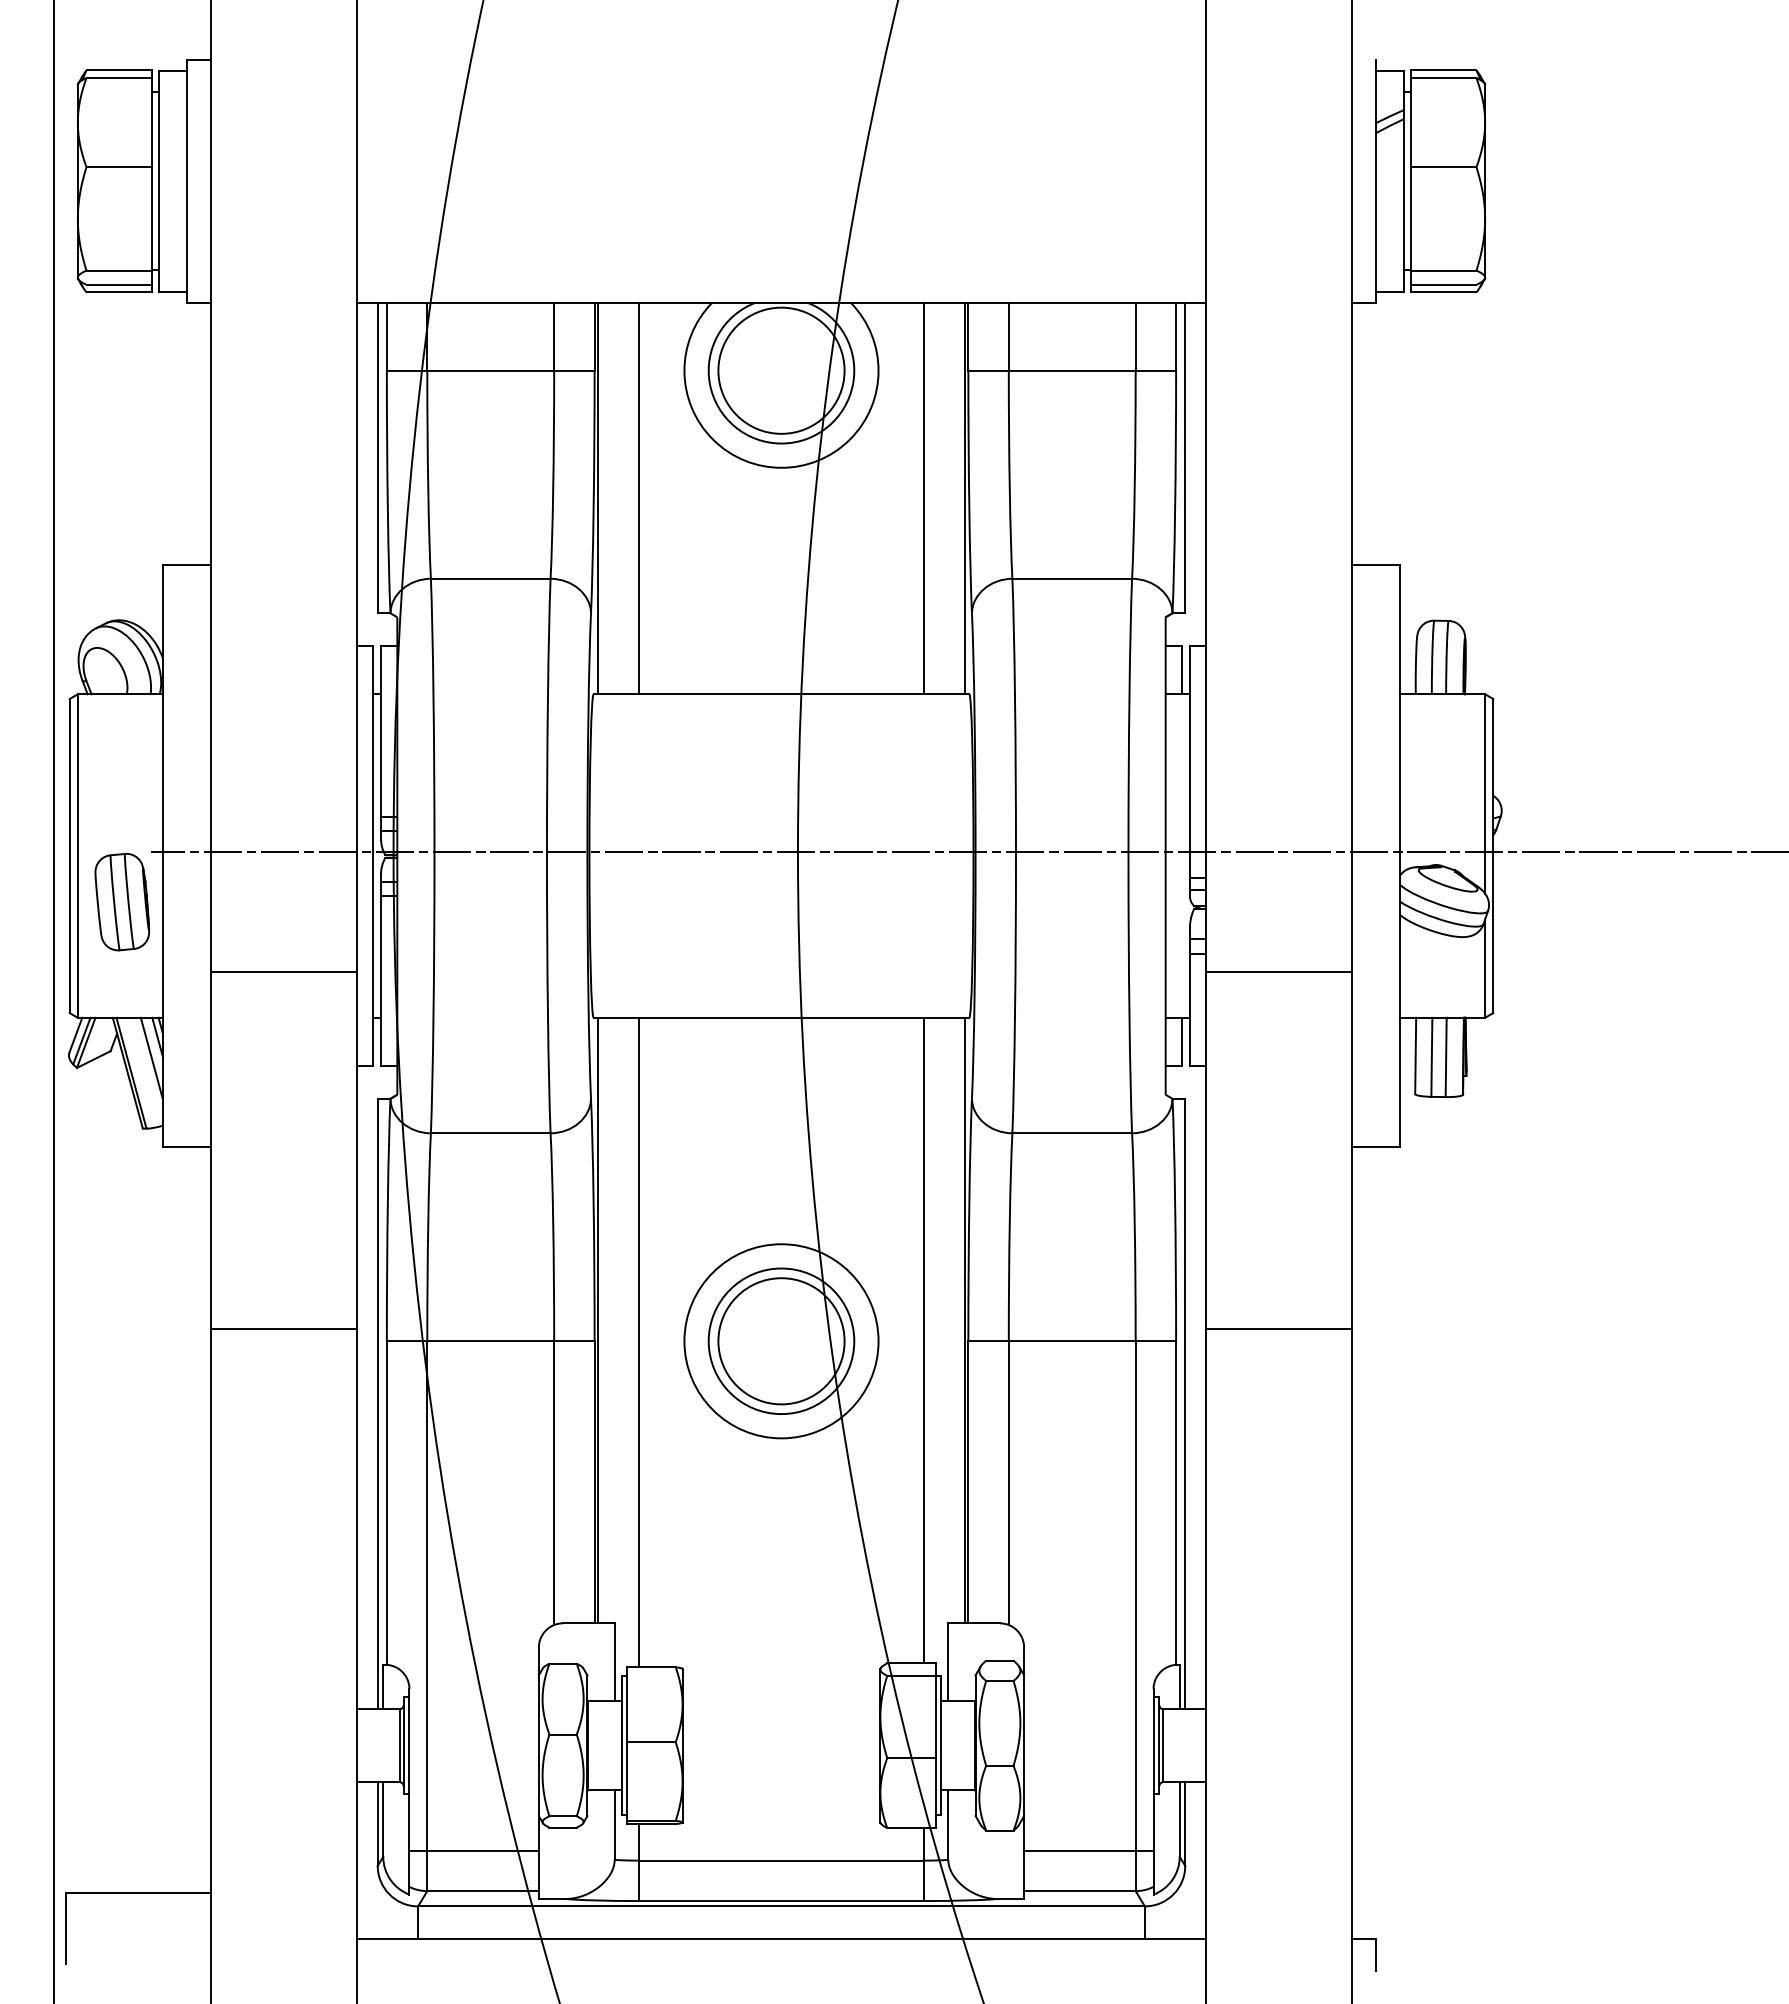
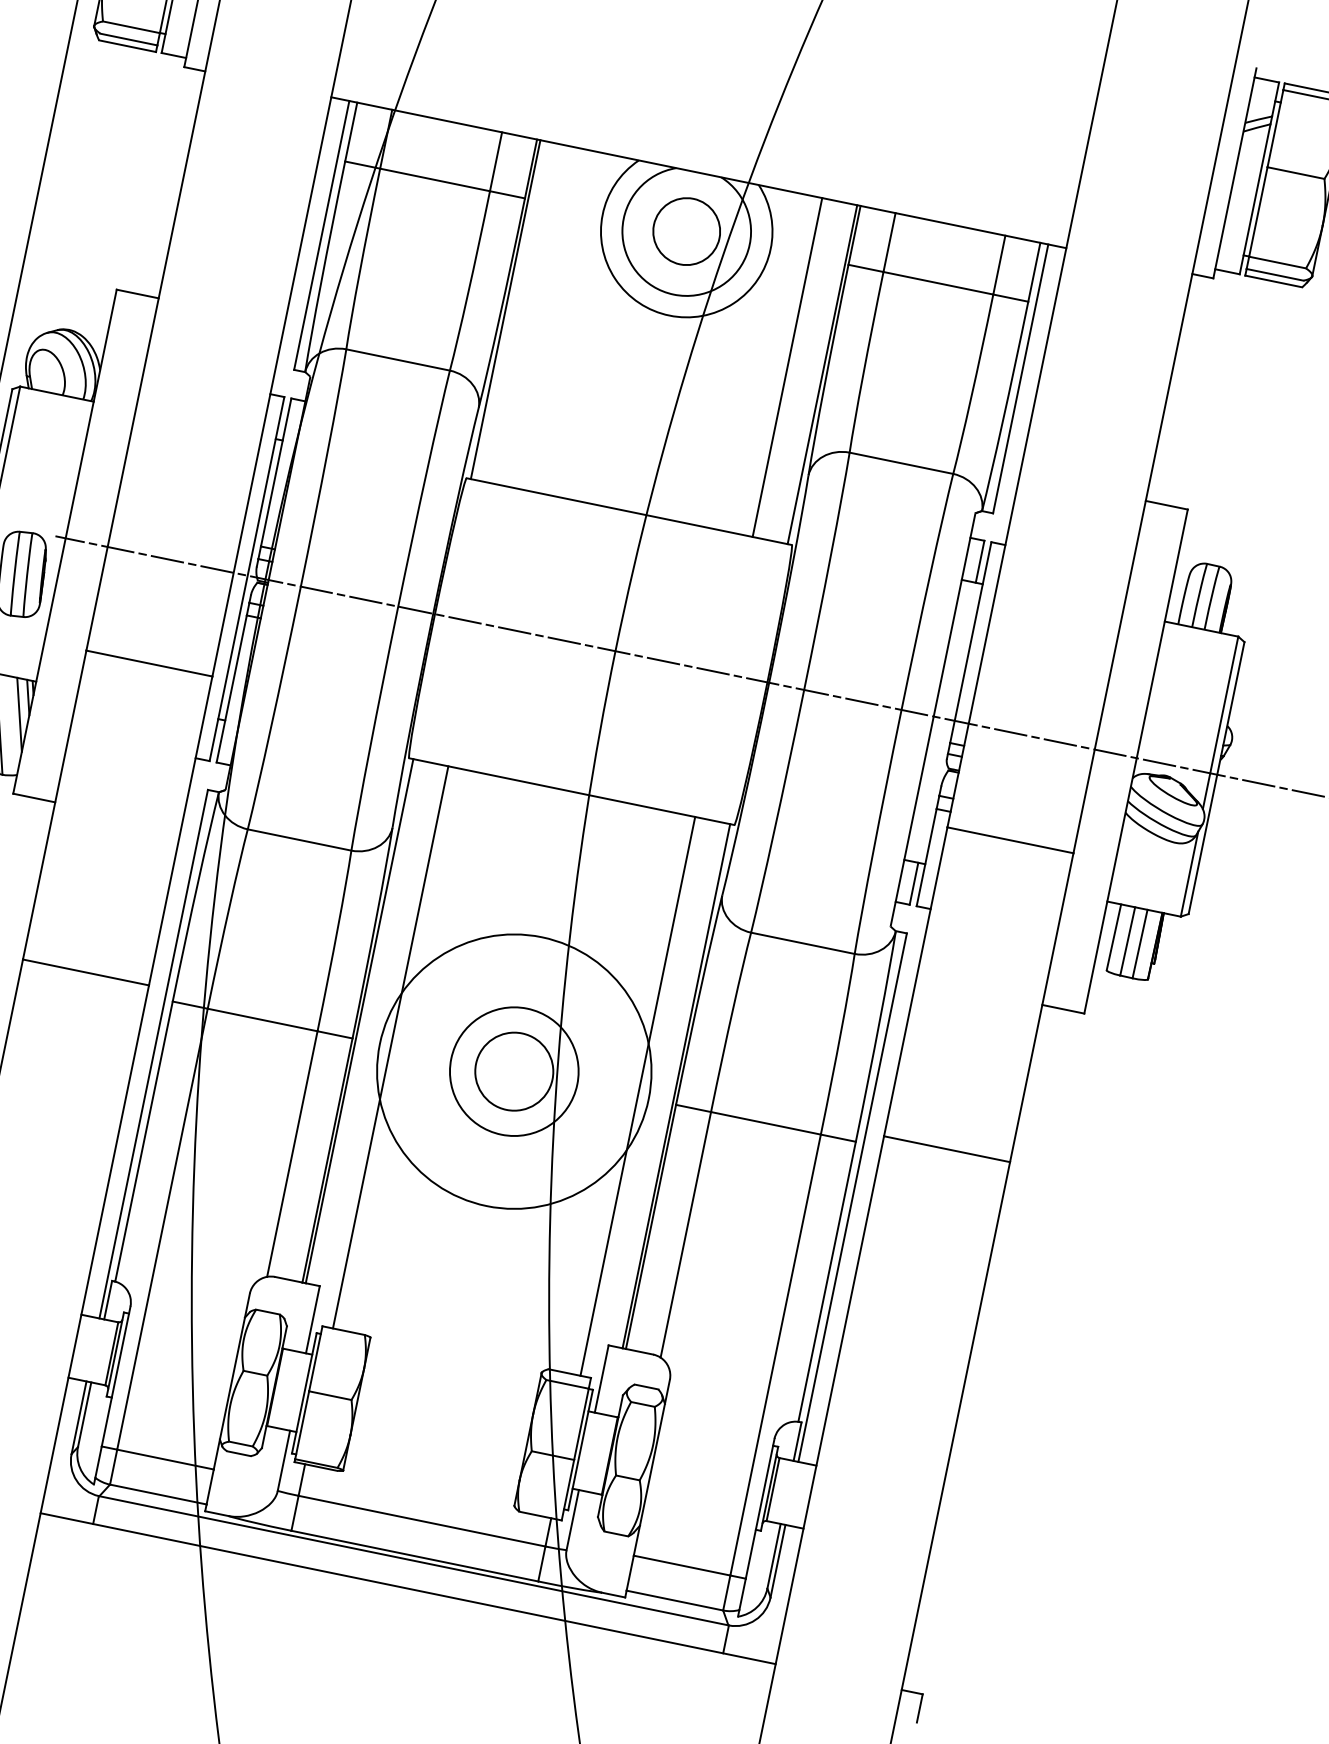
circle: (781, 370) -> (686, 231), size x0.6
line: (638, 498) -> (540, 316), removed
circle: (781, 1341) -> (514, 1071), size x0.7
circle: (781, 1341) -> (514, 1071), size x1.6

